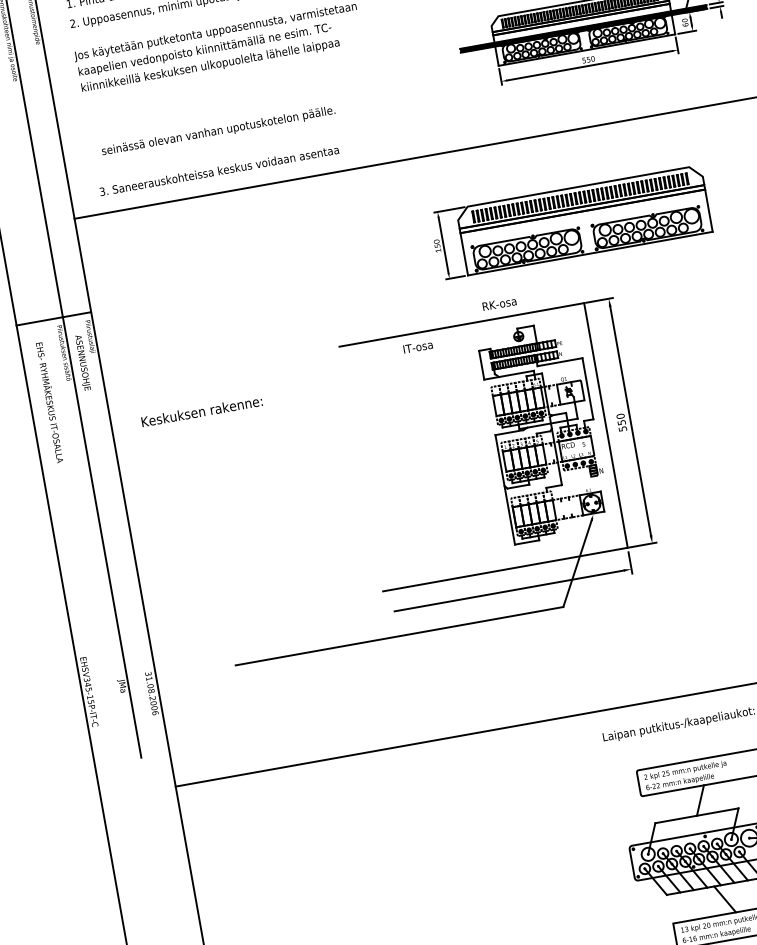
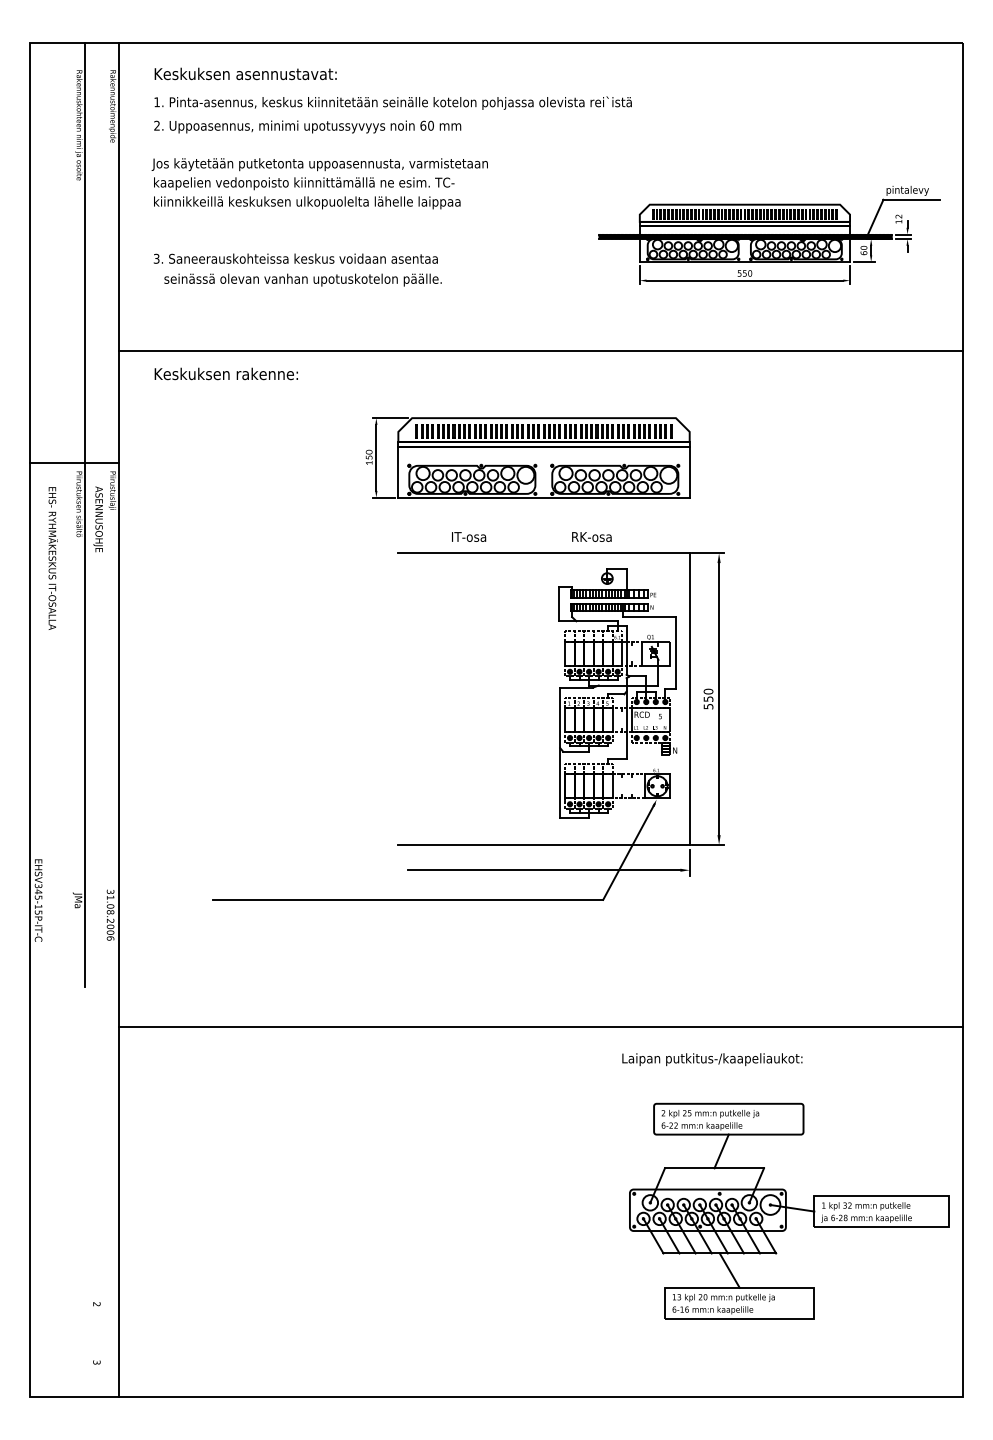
text: (219, 170) -> (295, 258), moved
part: (570, 222) -> (527, 457), moved
text: (418, 346) -> (469, 536), moved
text: (201, 411) -> (225, 373), moved

